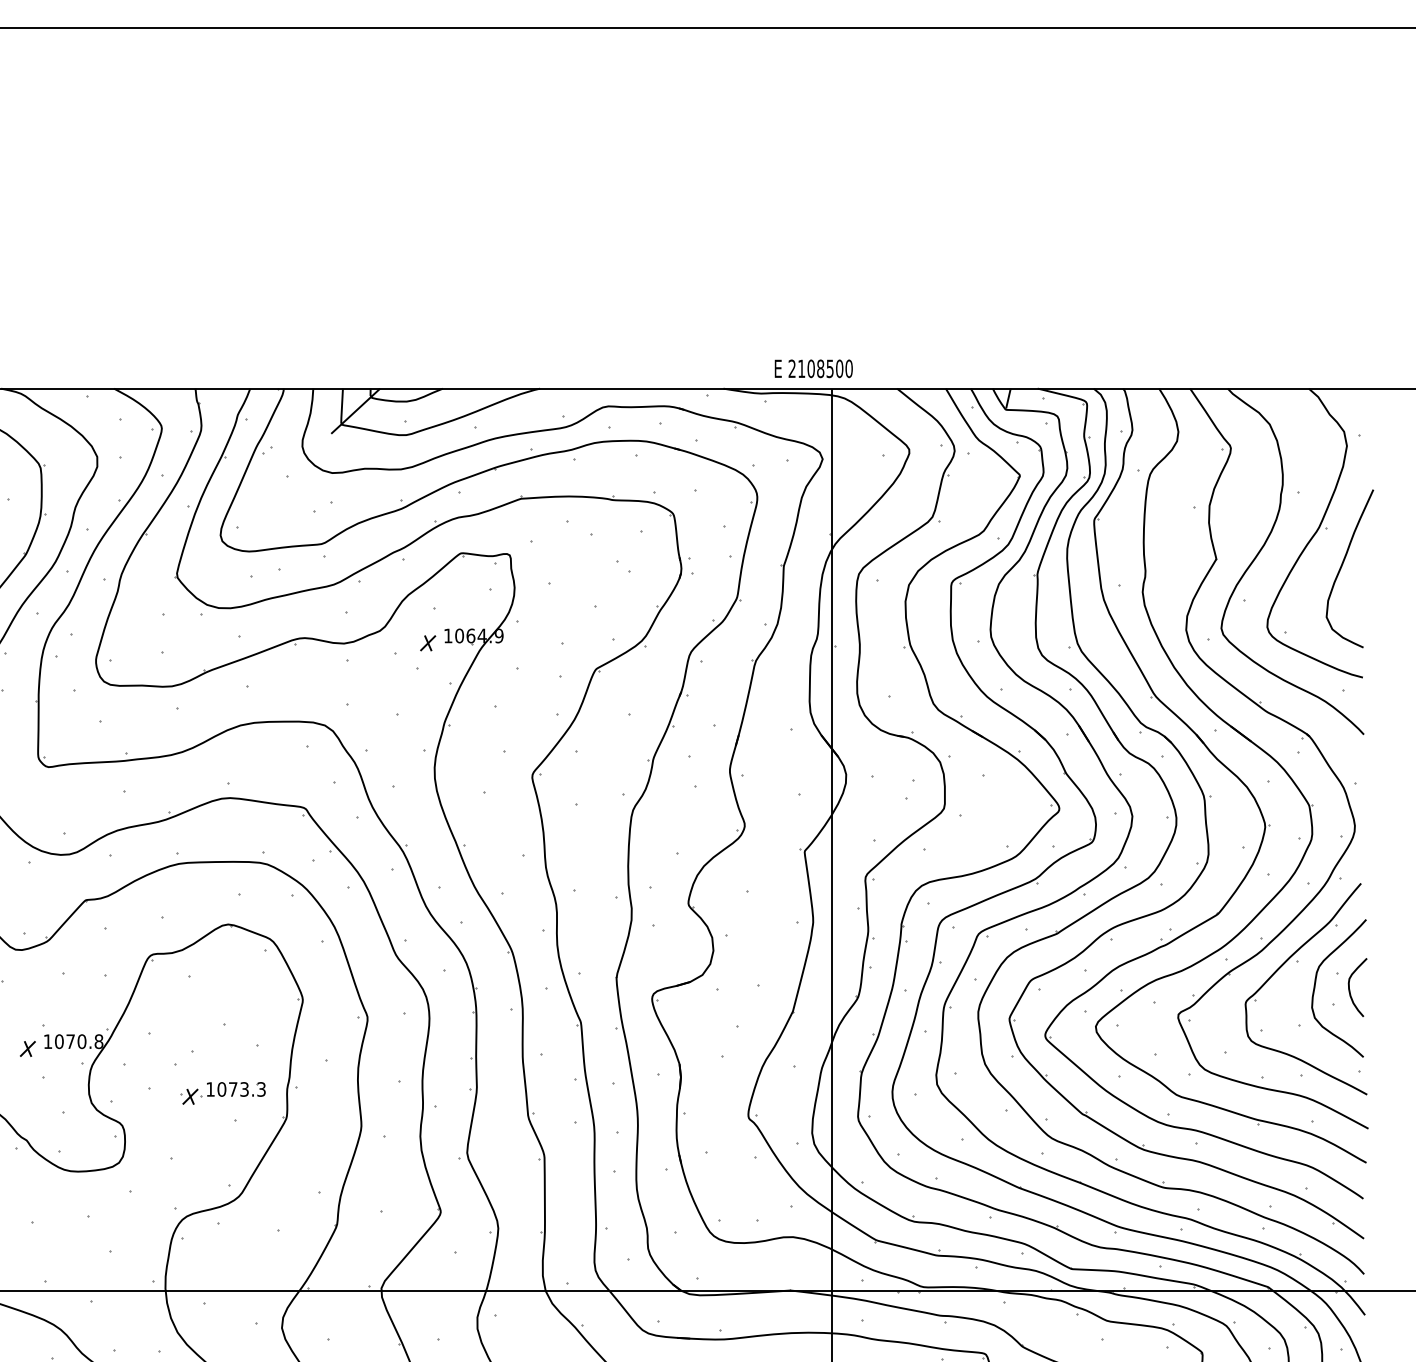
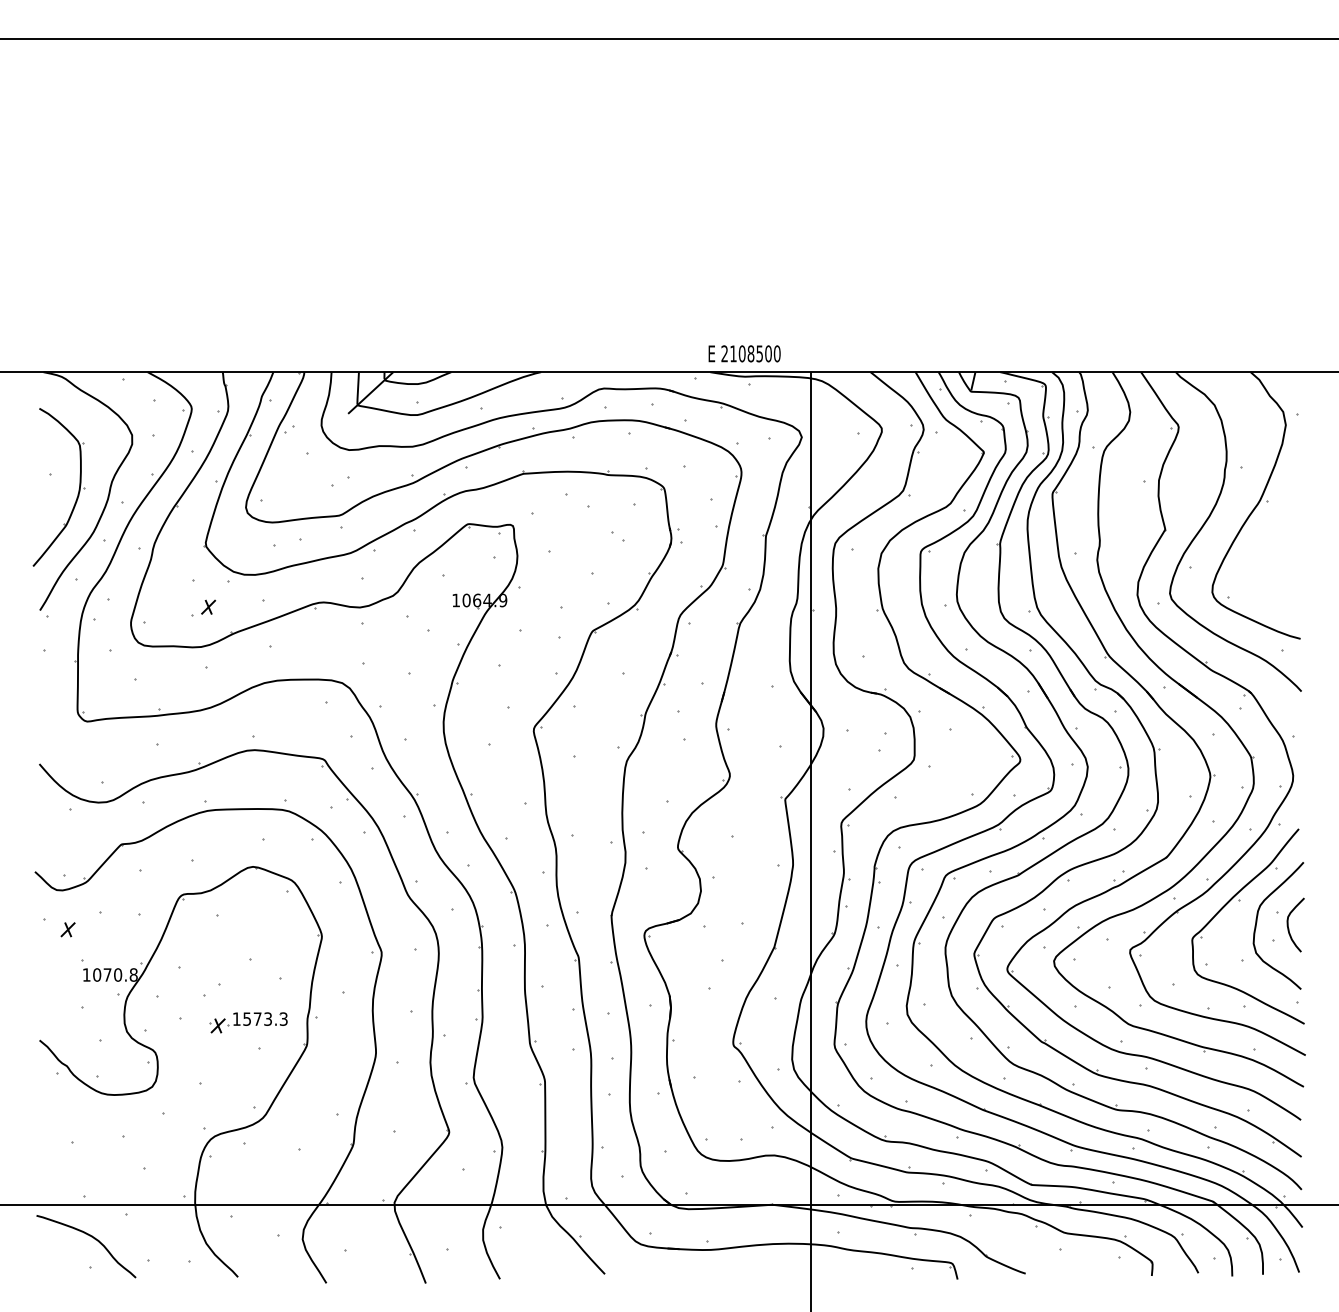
text: (813, 368) -> (744, 353), moved
curve: (1342, 567) -> (1281, 537), removed
part: (428, 642) -> (208, 606), moved
part: (27, 1048) -> (67, 929), moved
text: (222, 1088) -> (247, 1018), 1073.3 -> 1573.3

